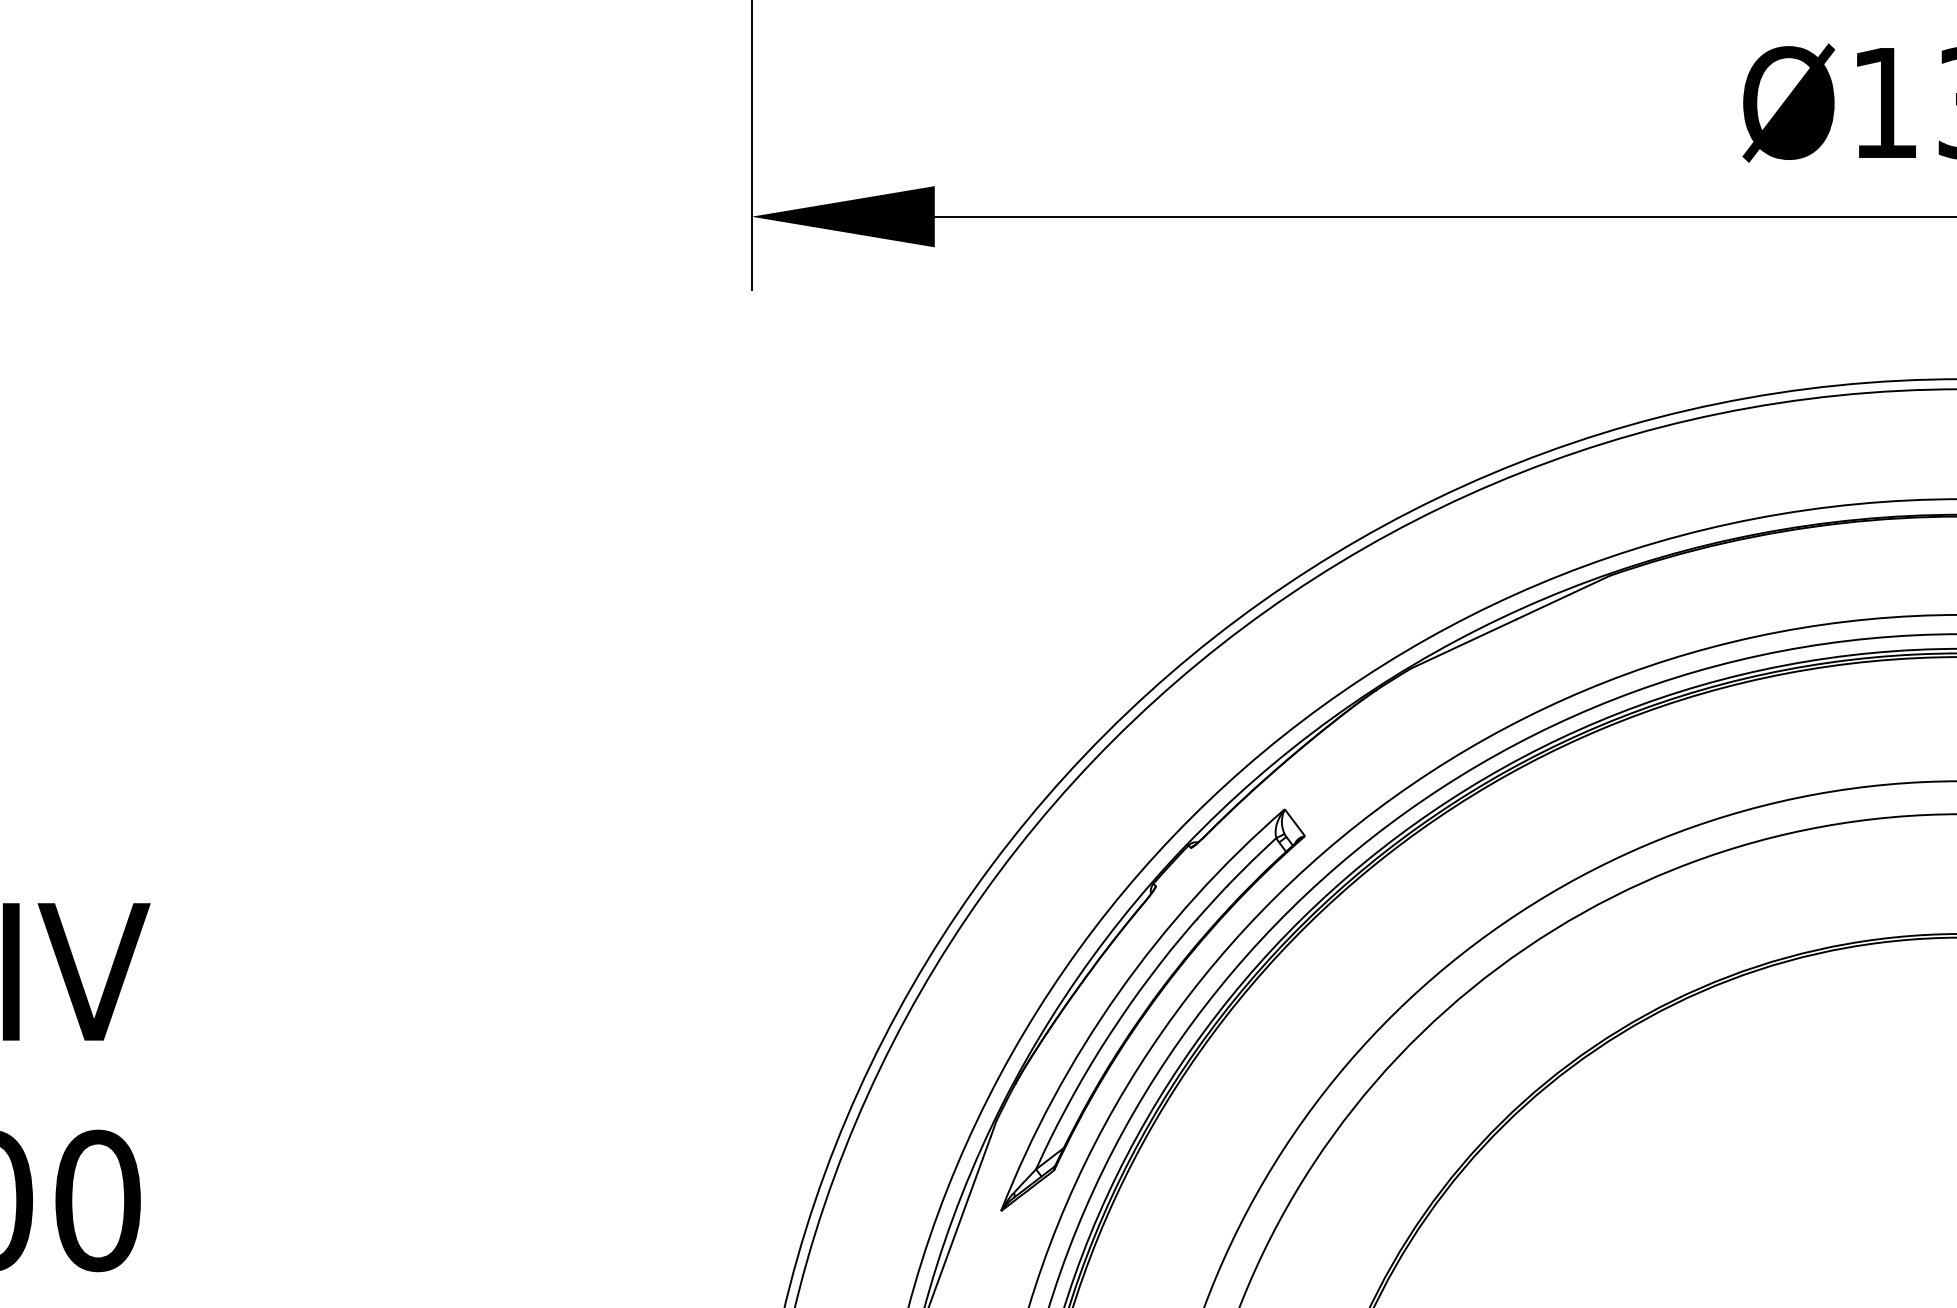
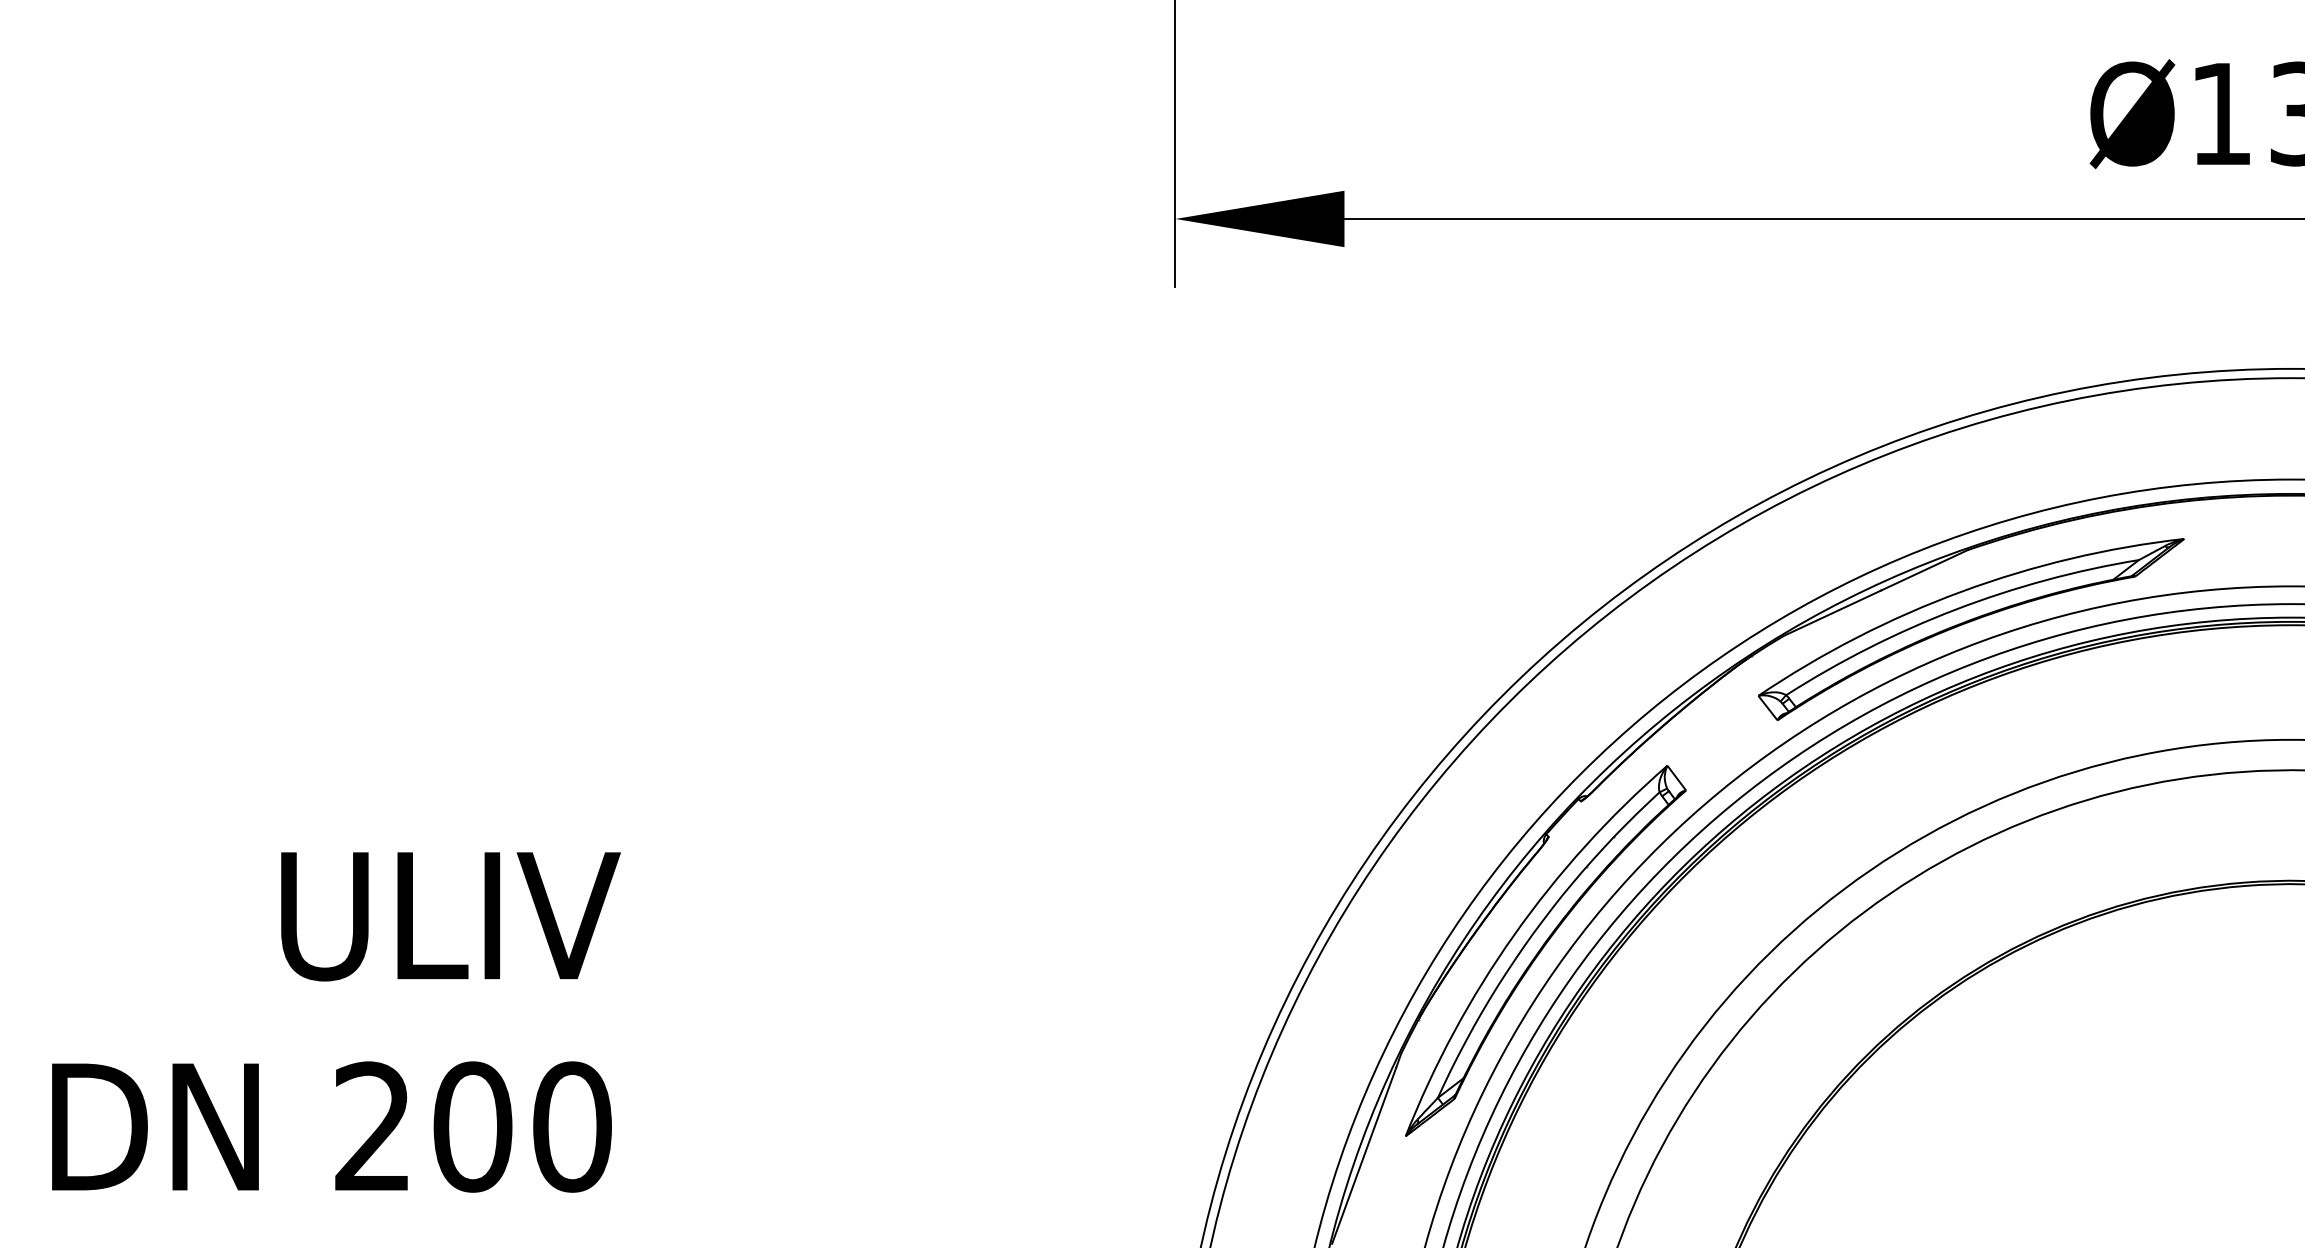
part: (1613, 654) -> (1970, 622), added

